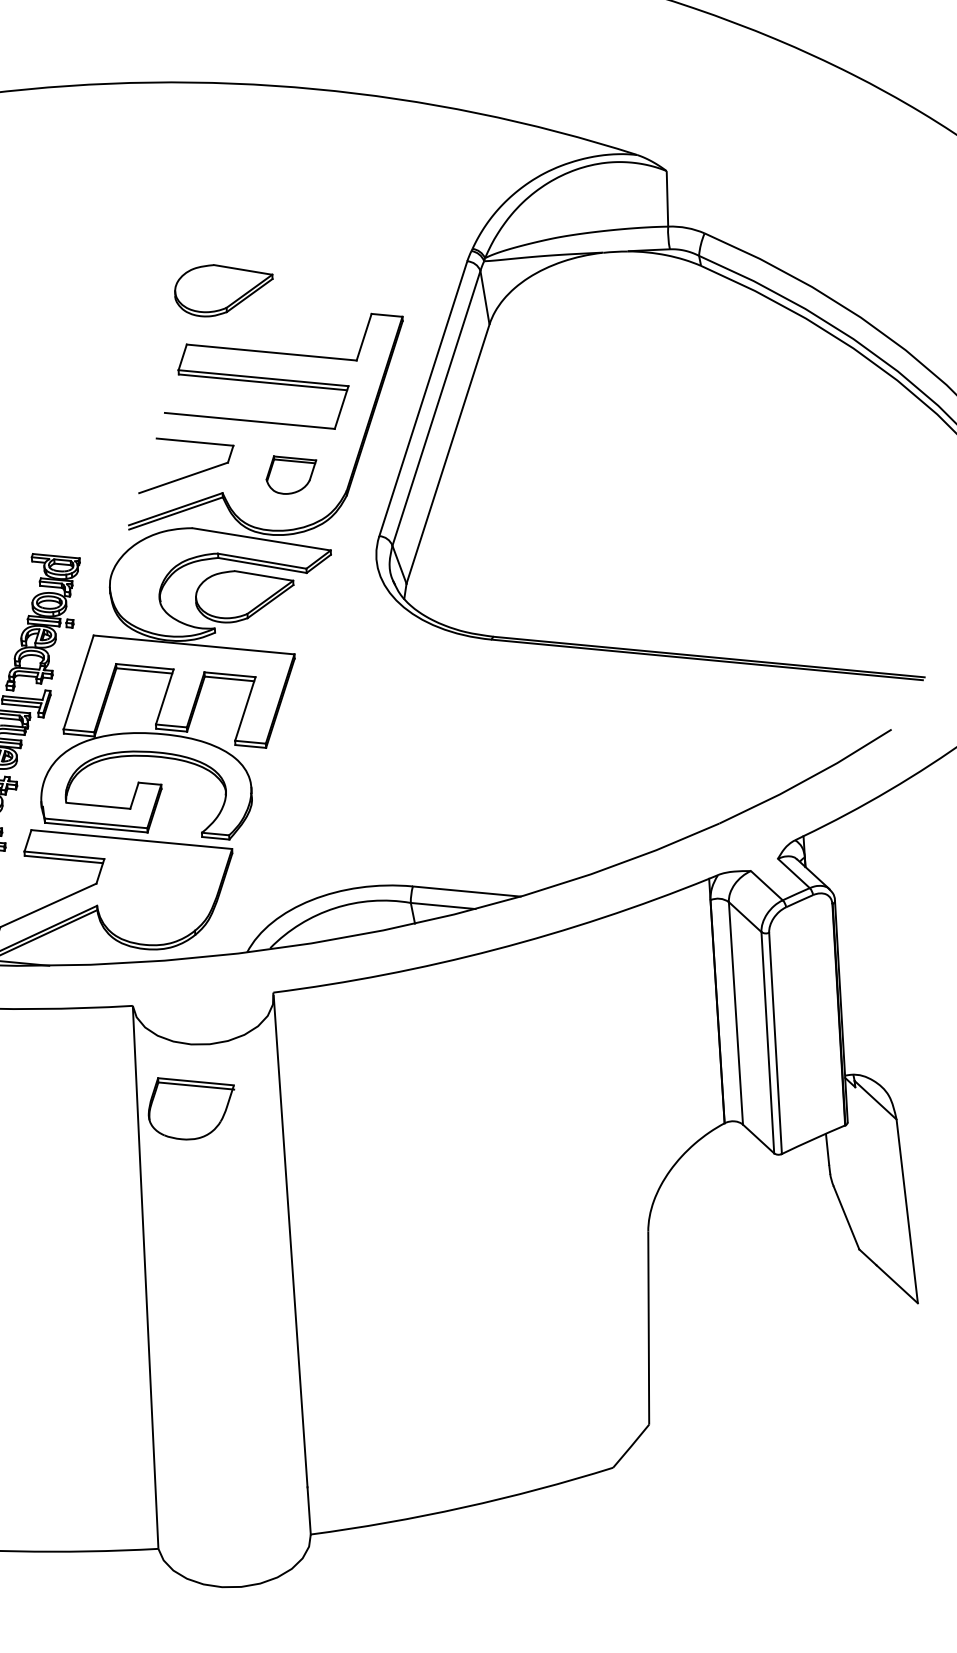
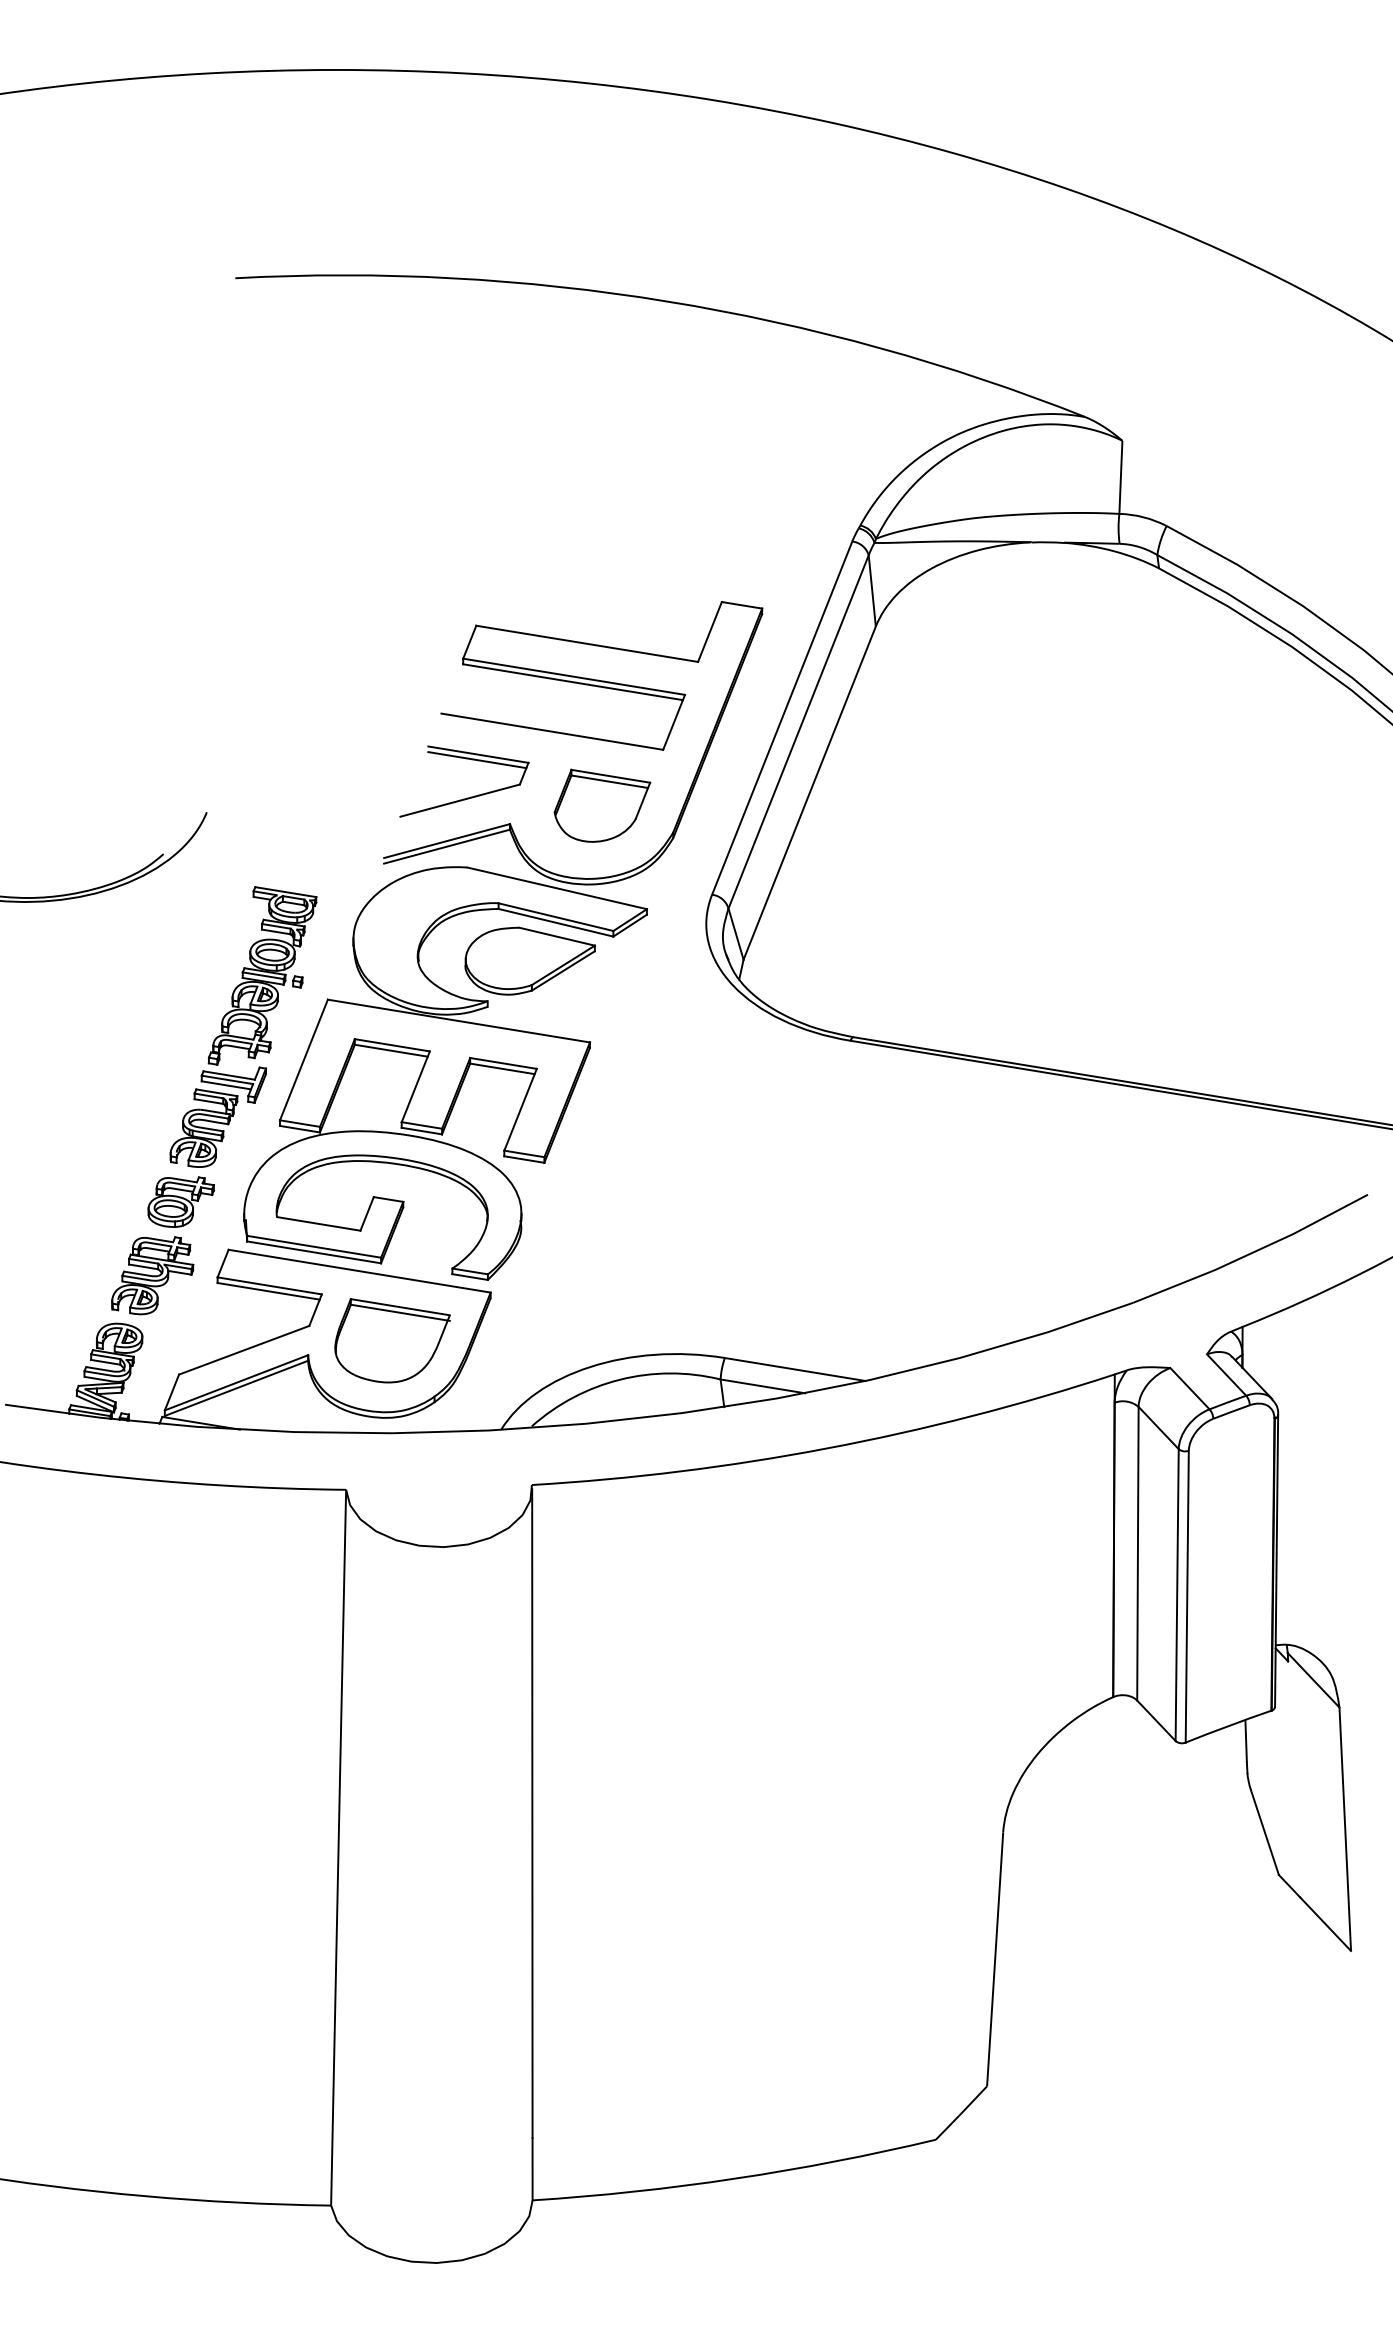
part: (223, 289) -> (529, 556), removed
line: (194, 446) -> (477, 760), added
part: (291, 474) -> (602, 805), size x1.43
part: (191, 1107) -> (392, 1340), moved

